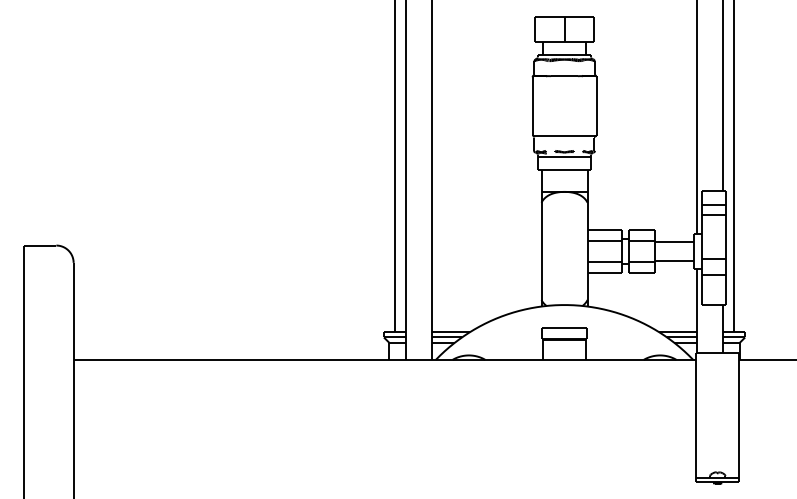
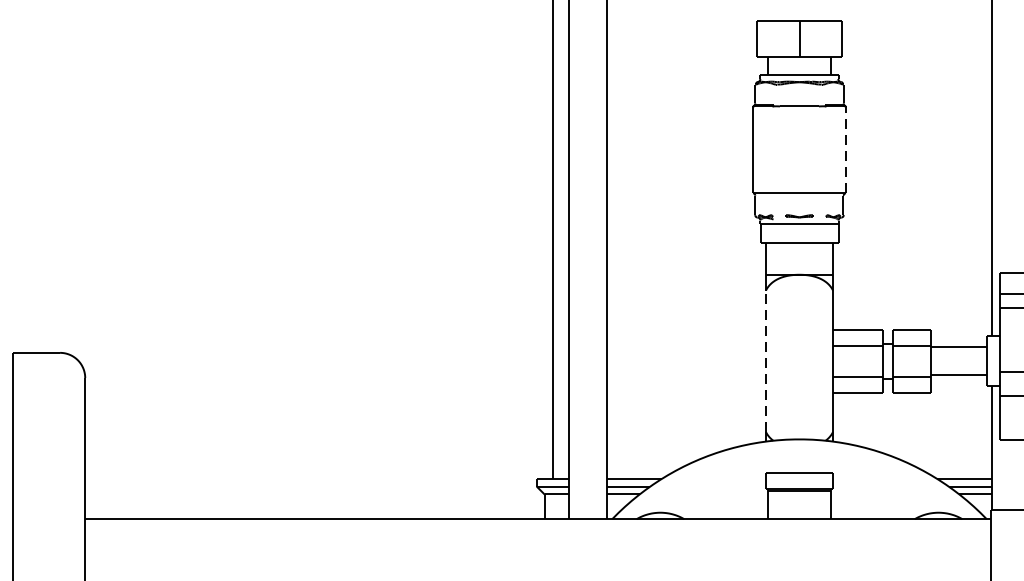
line: (596, 106) -> (845, 150), solid -> dashed
line: (541, 251) -> (765, 361), solid -> dashed

